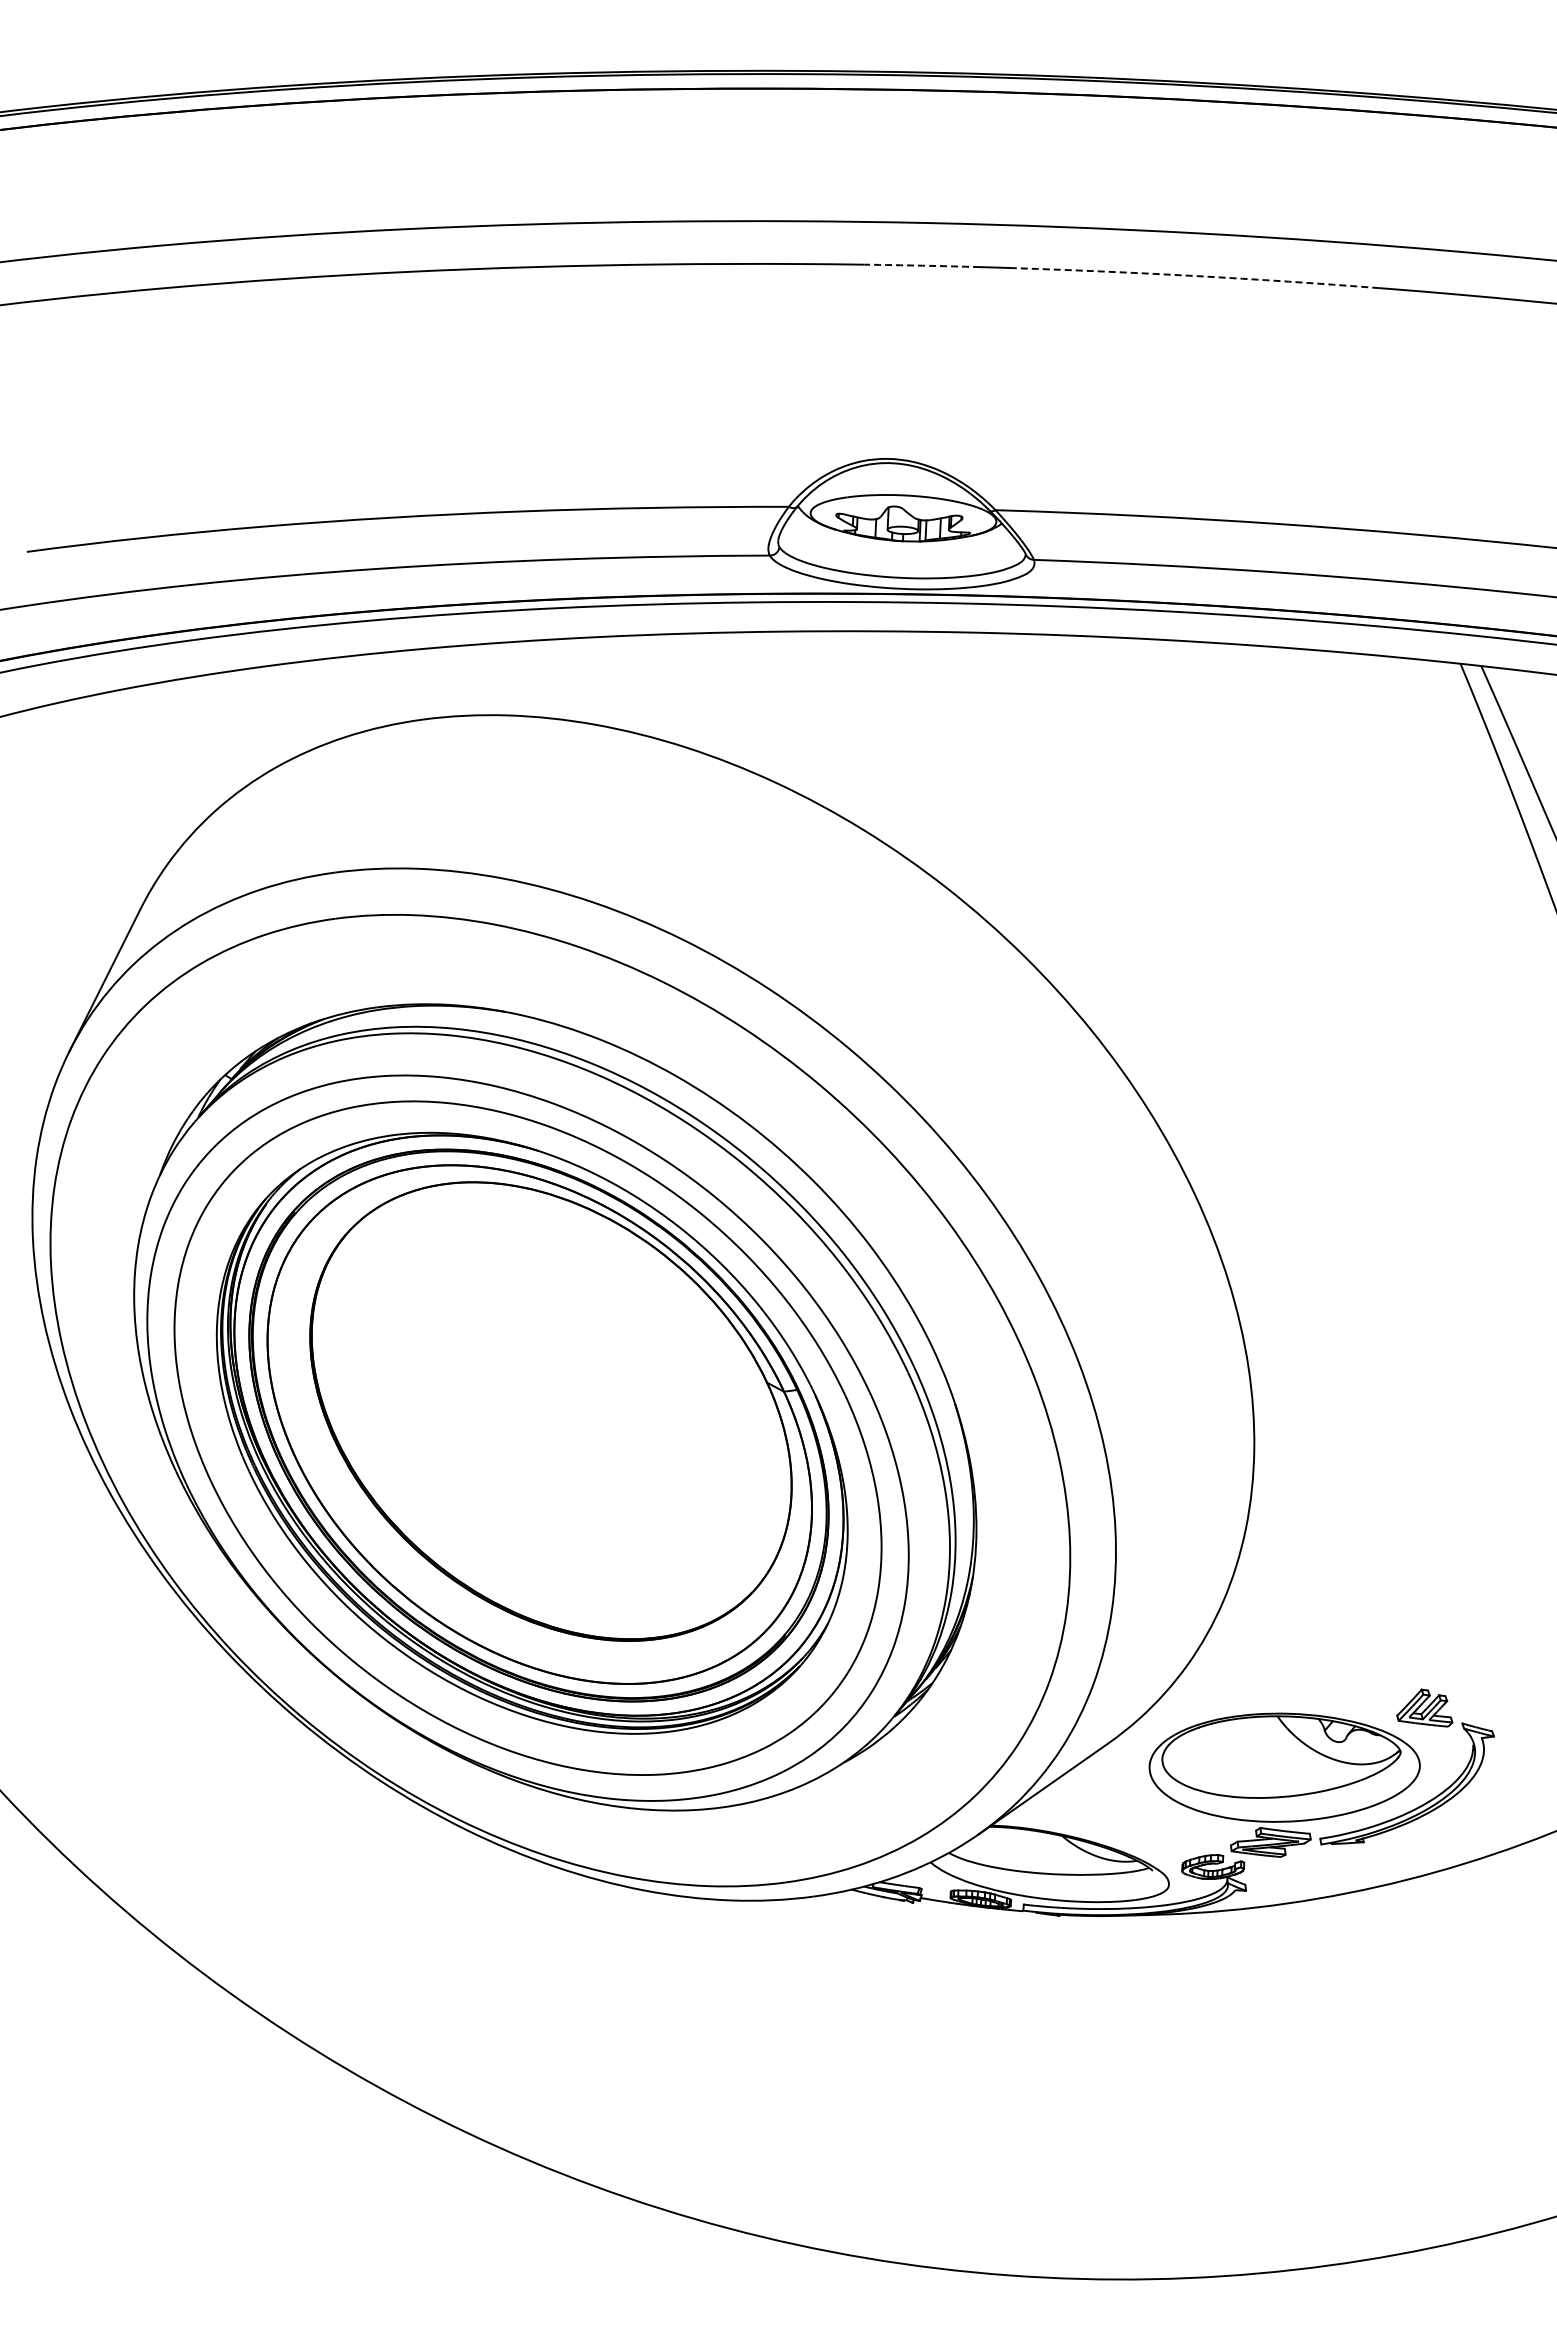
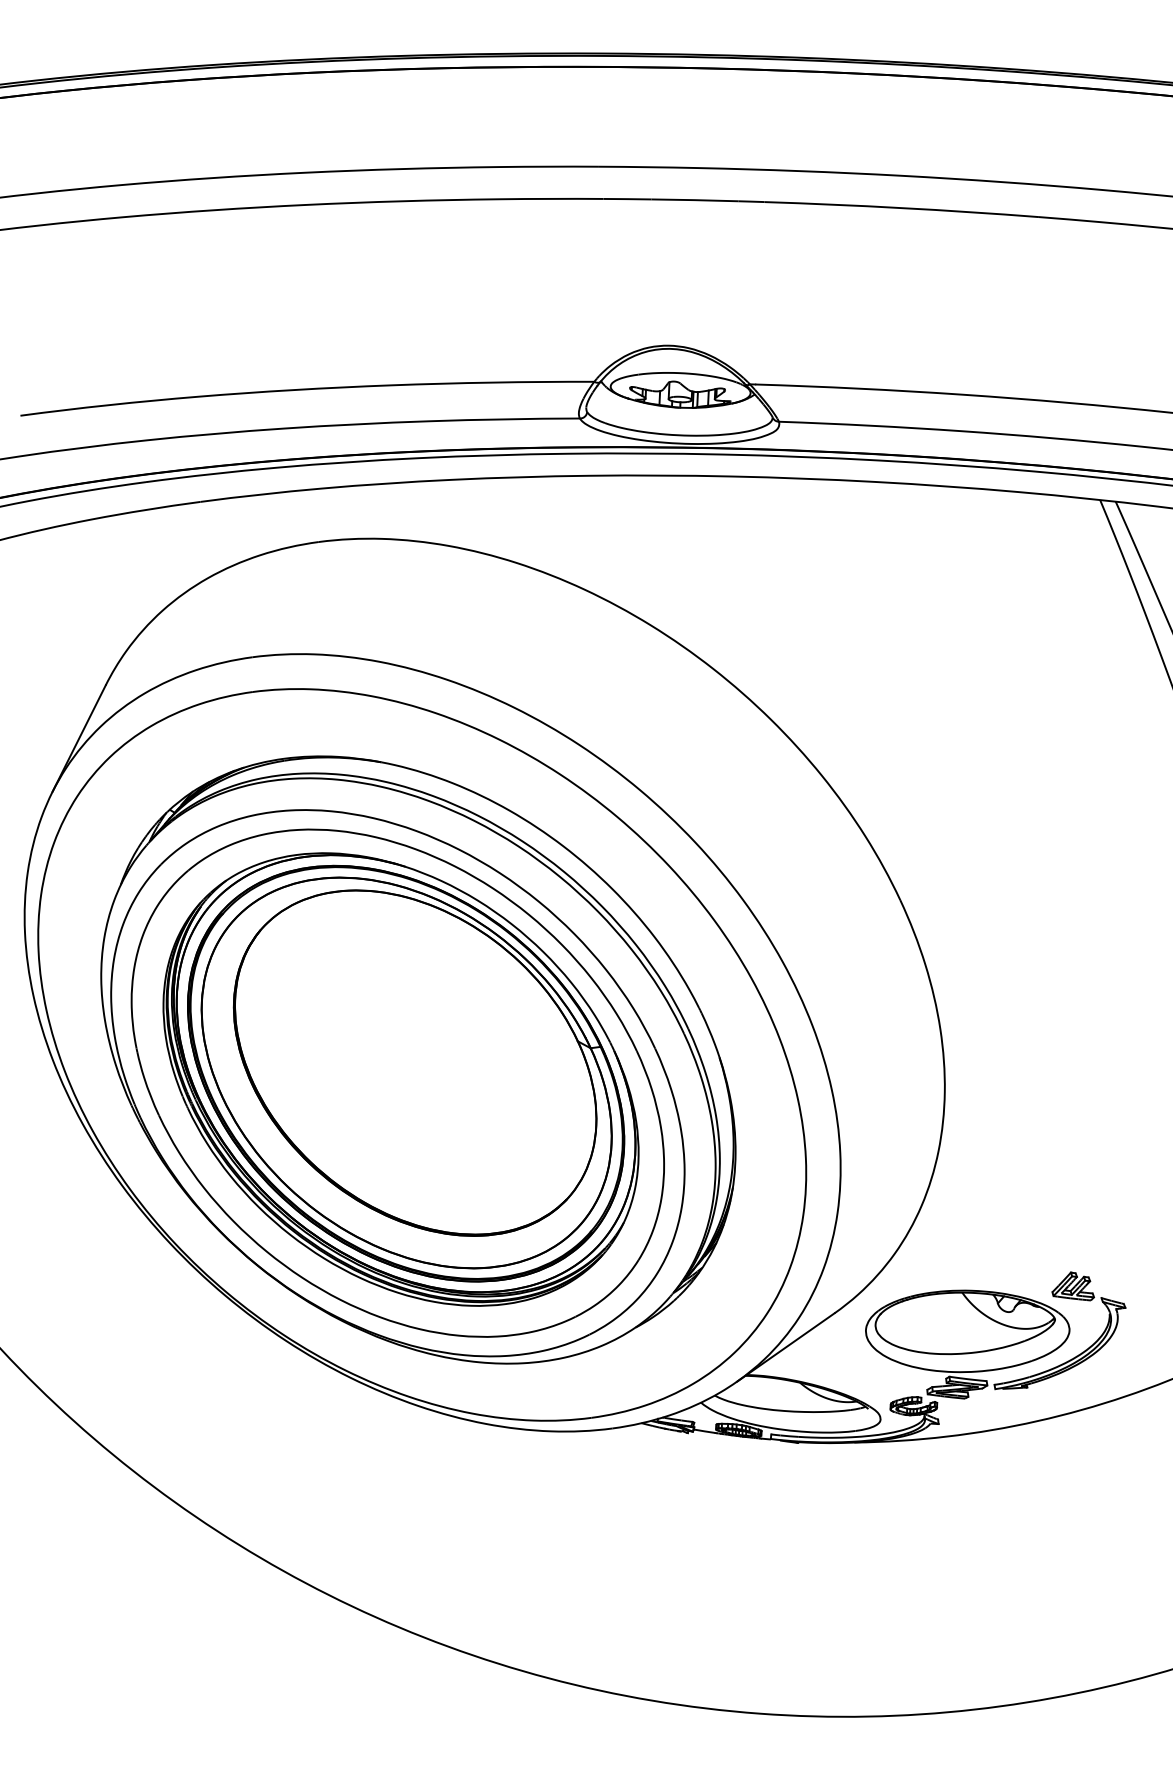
arc: (922, 265) -> (694, 200), dashed -> solid
arc: (1197, 276) -> (902, 208), dashed -> solid

